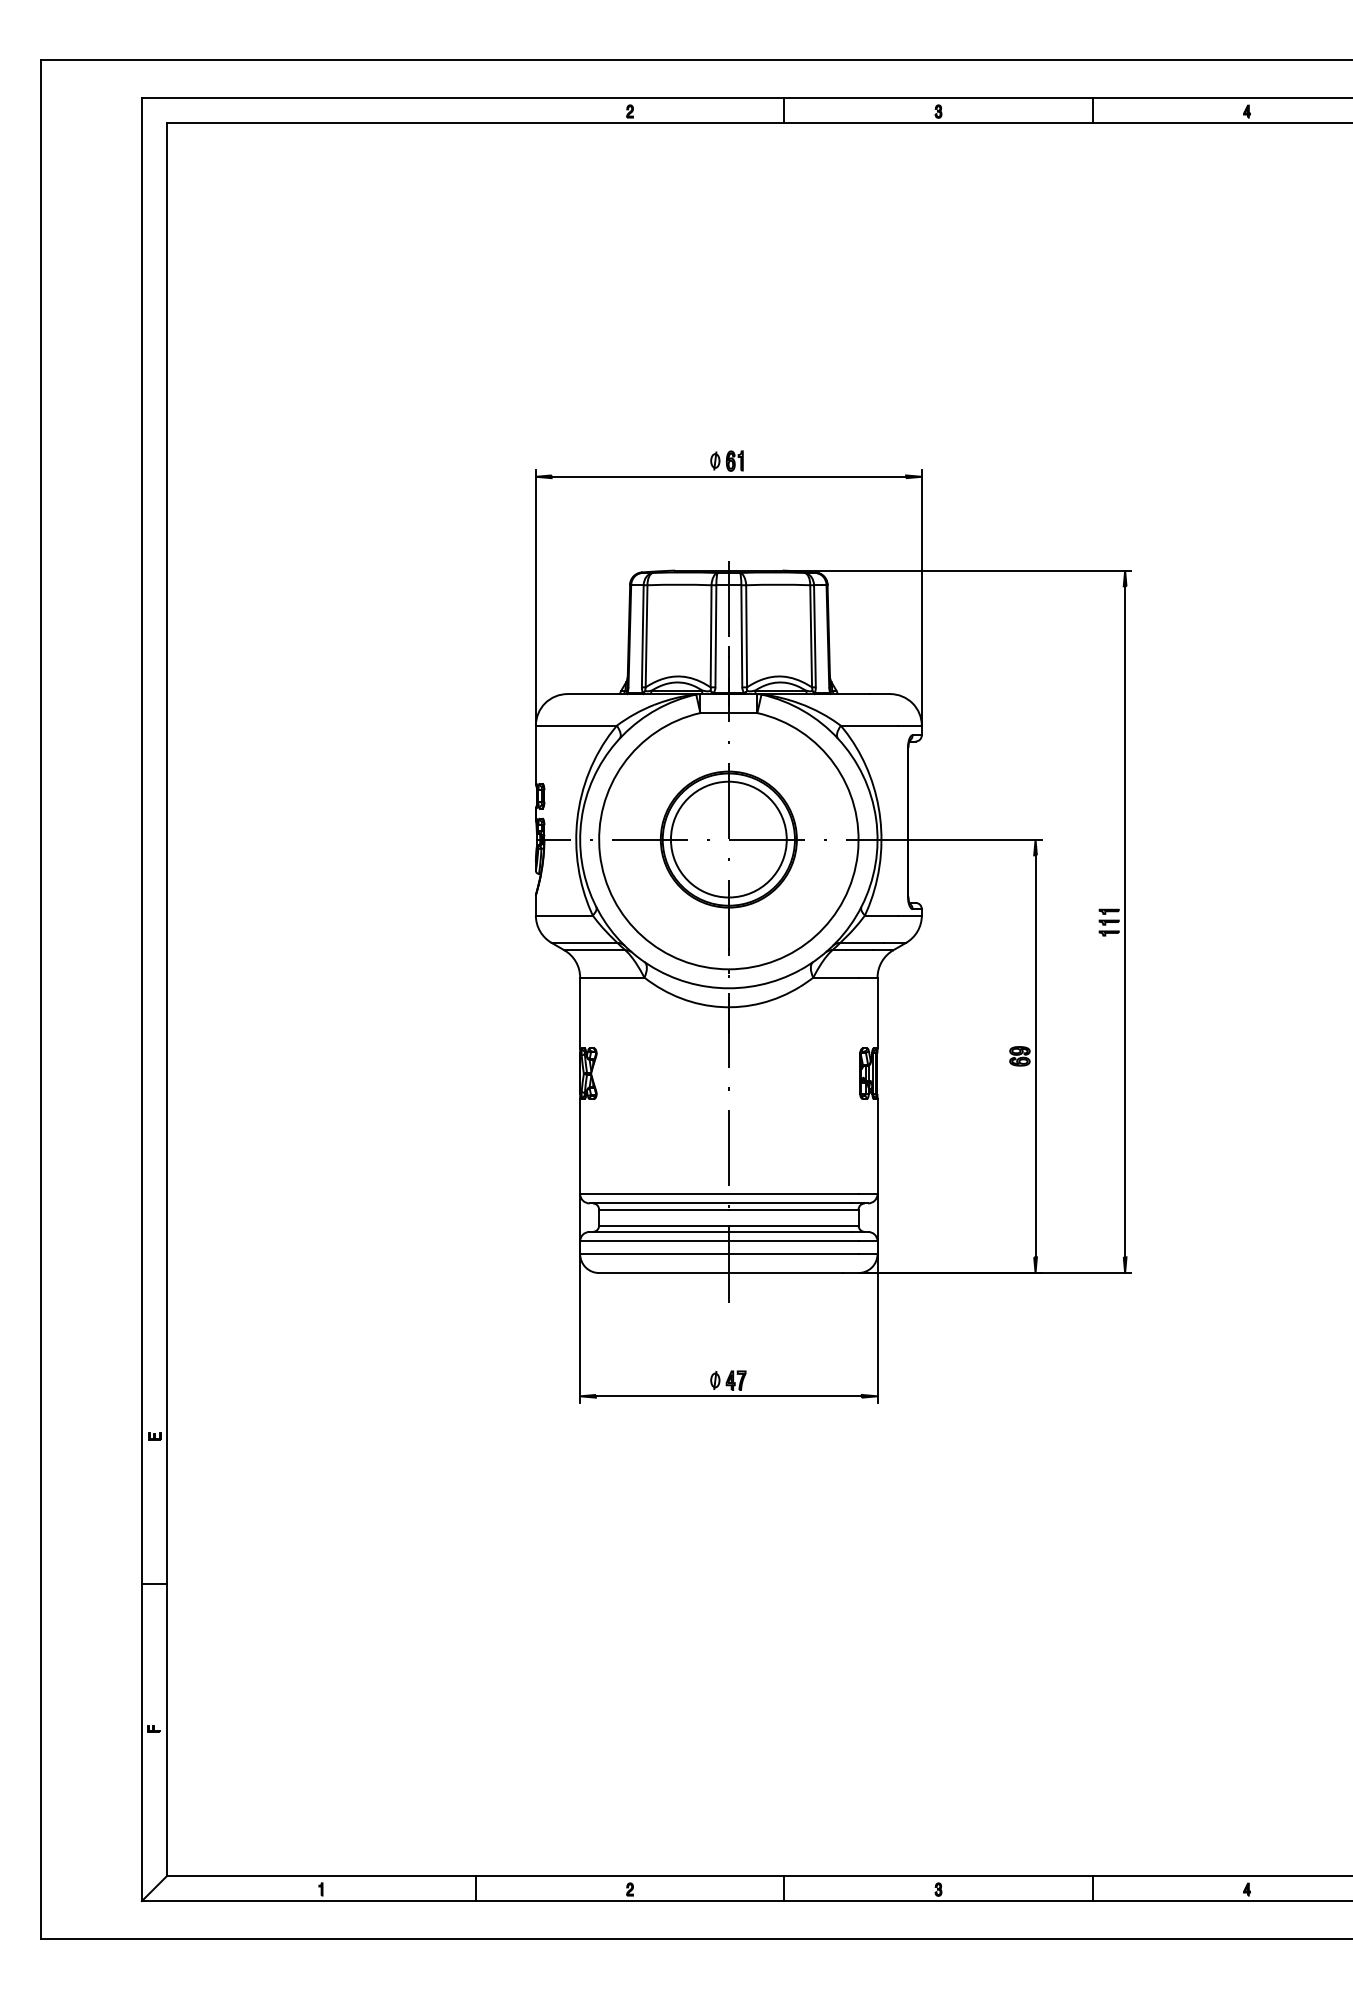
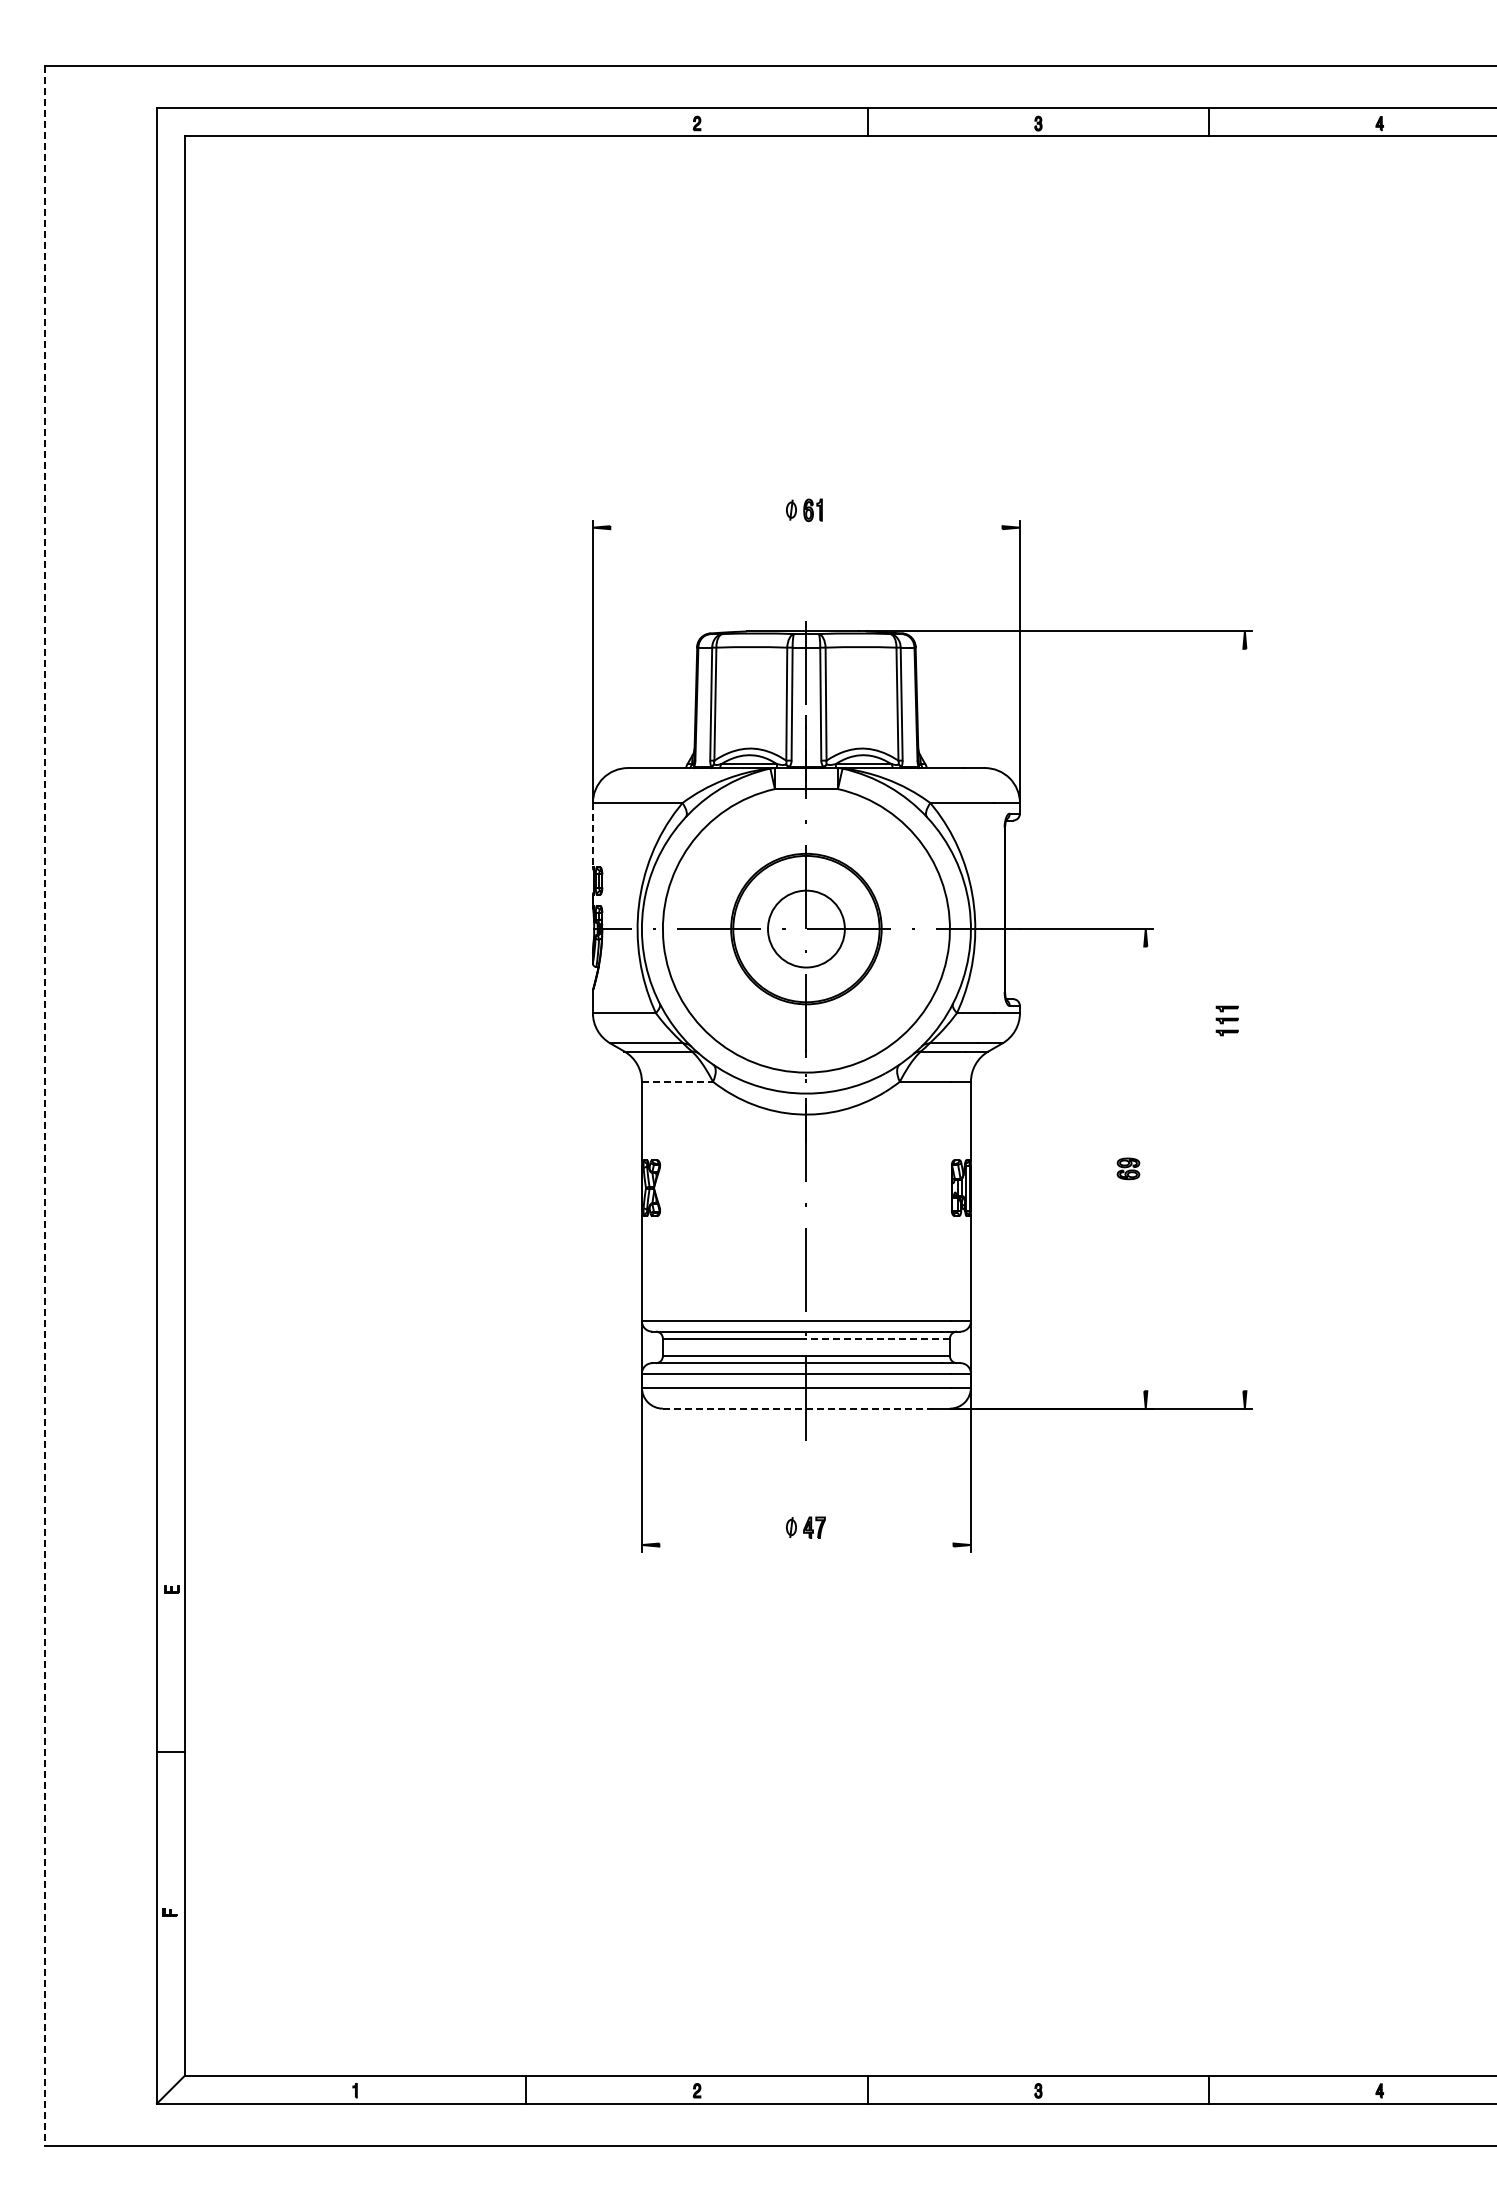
line: (728, 476) -> (806, 527), removed
line: (535, 755) -> (592, 835), solid -> dashed
circle: (728, 839) -> (806, 929), size x0.6
line: (1124, 921) -> (1244, 1019), removed
line: (612, 977) -> (677, 1081), solid -> dashed
line: (40, 999) -> (44, 1106), solid -> dashed
line: (1035, 1055) -> (1145, 1168), removed
line: (793, 1209) -> (878, 1338), solid -> dashed
line: (720, 1272) -> (797, 1408), solid -> dashed
line: (728, 1396) -> (806, 1545), removed

